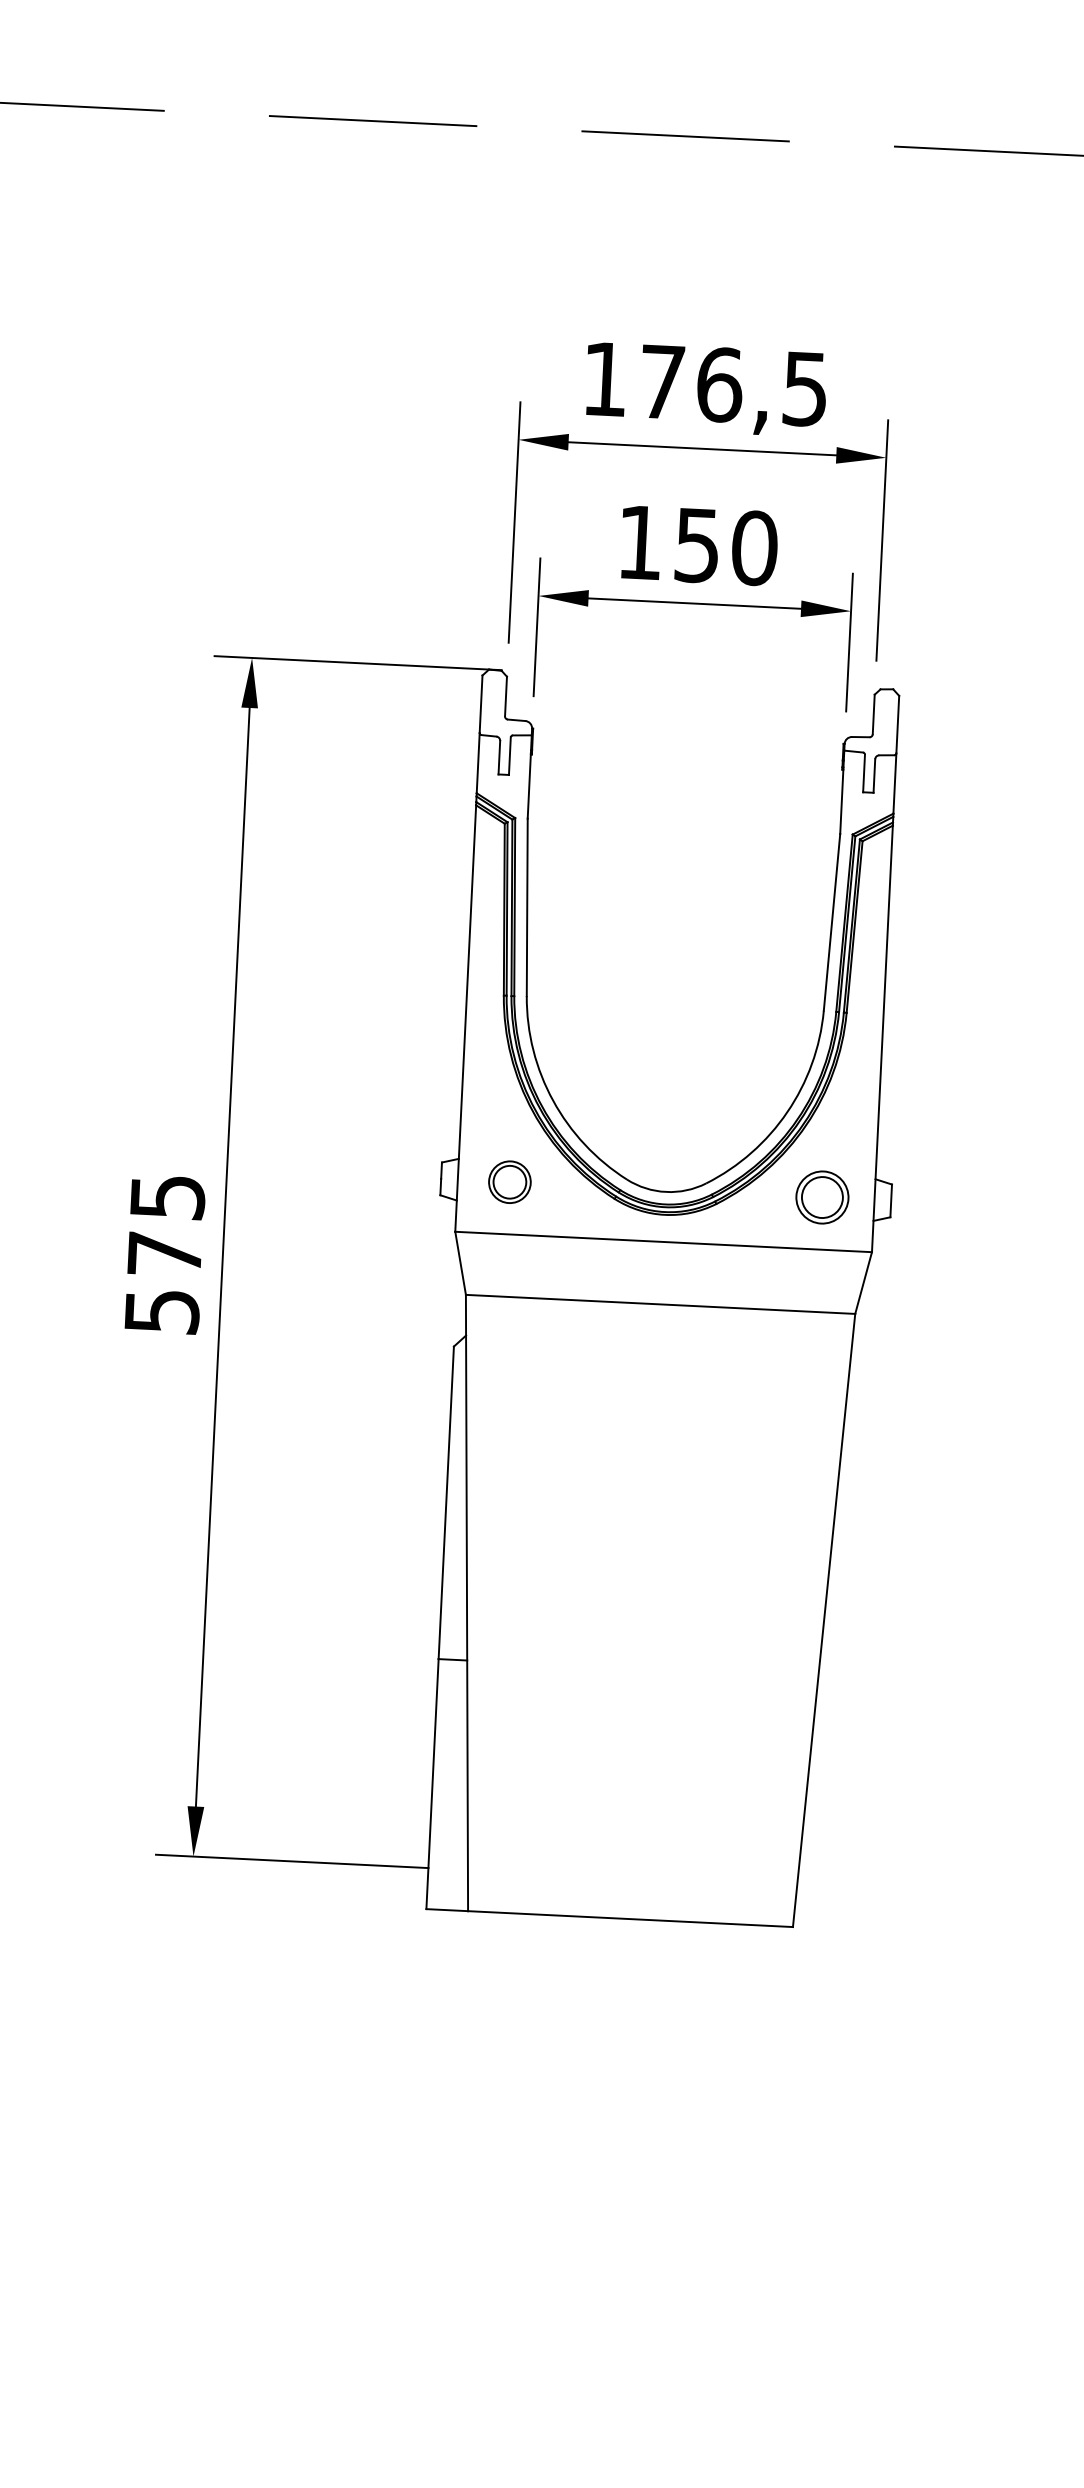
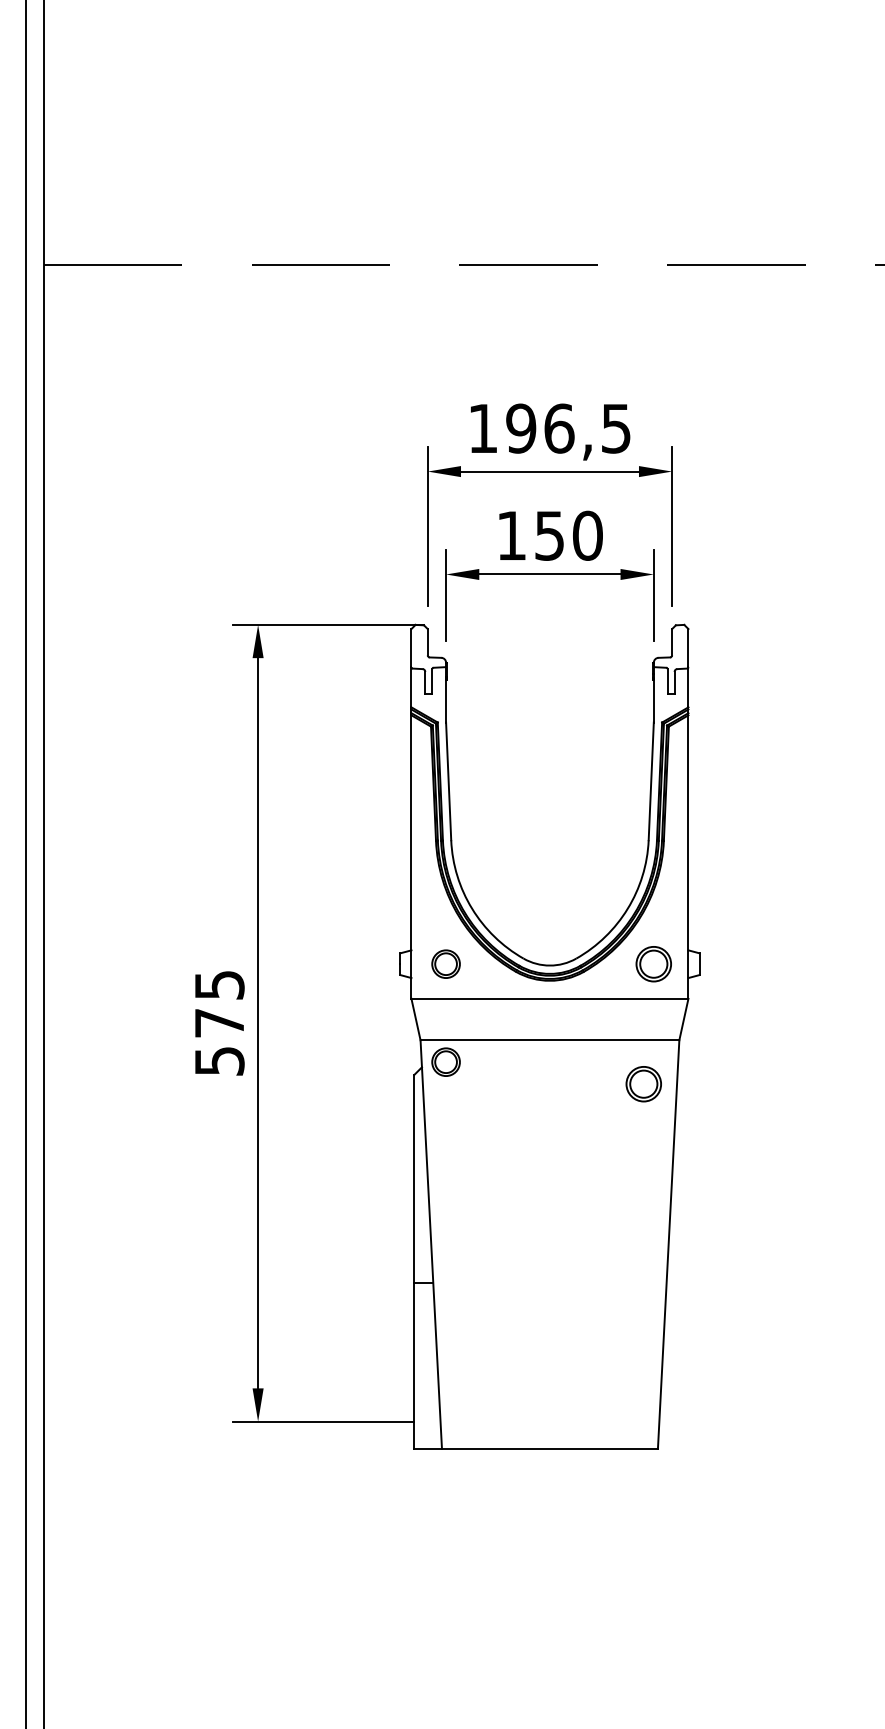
text: (662, 381) -> (521, 428), 176,5 -> 196,5
part: (501, 1328) -> (445, 1061), added
part: (798, 1377) -> (643, 1084), added

